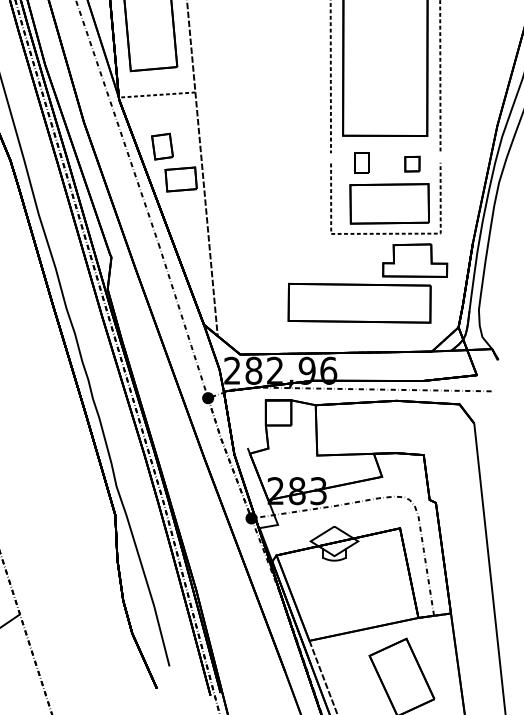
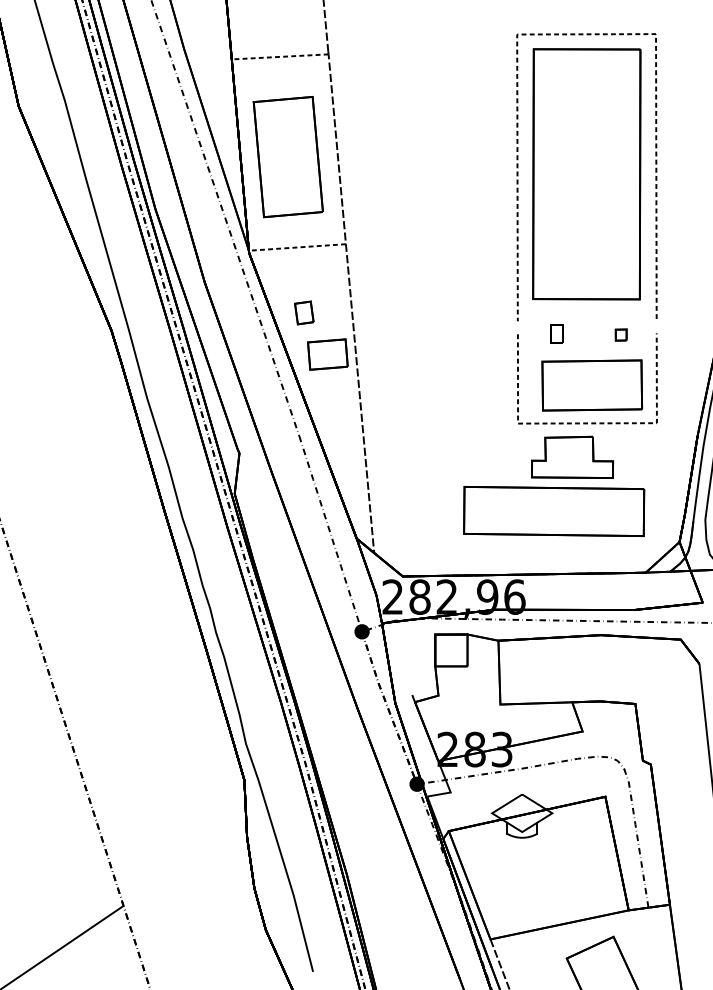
part: (162, 146) -> (304, 312), size x0.7
part: (362, 162) -> (557, 333), size x0.7
part: (412, 163) -> (621, 334), size x0.6
part: (415, 259) -> (572, 456), moved

